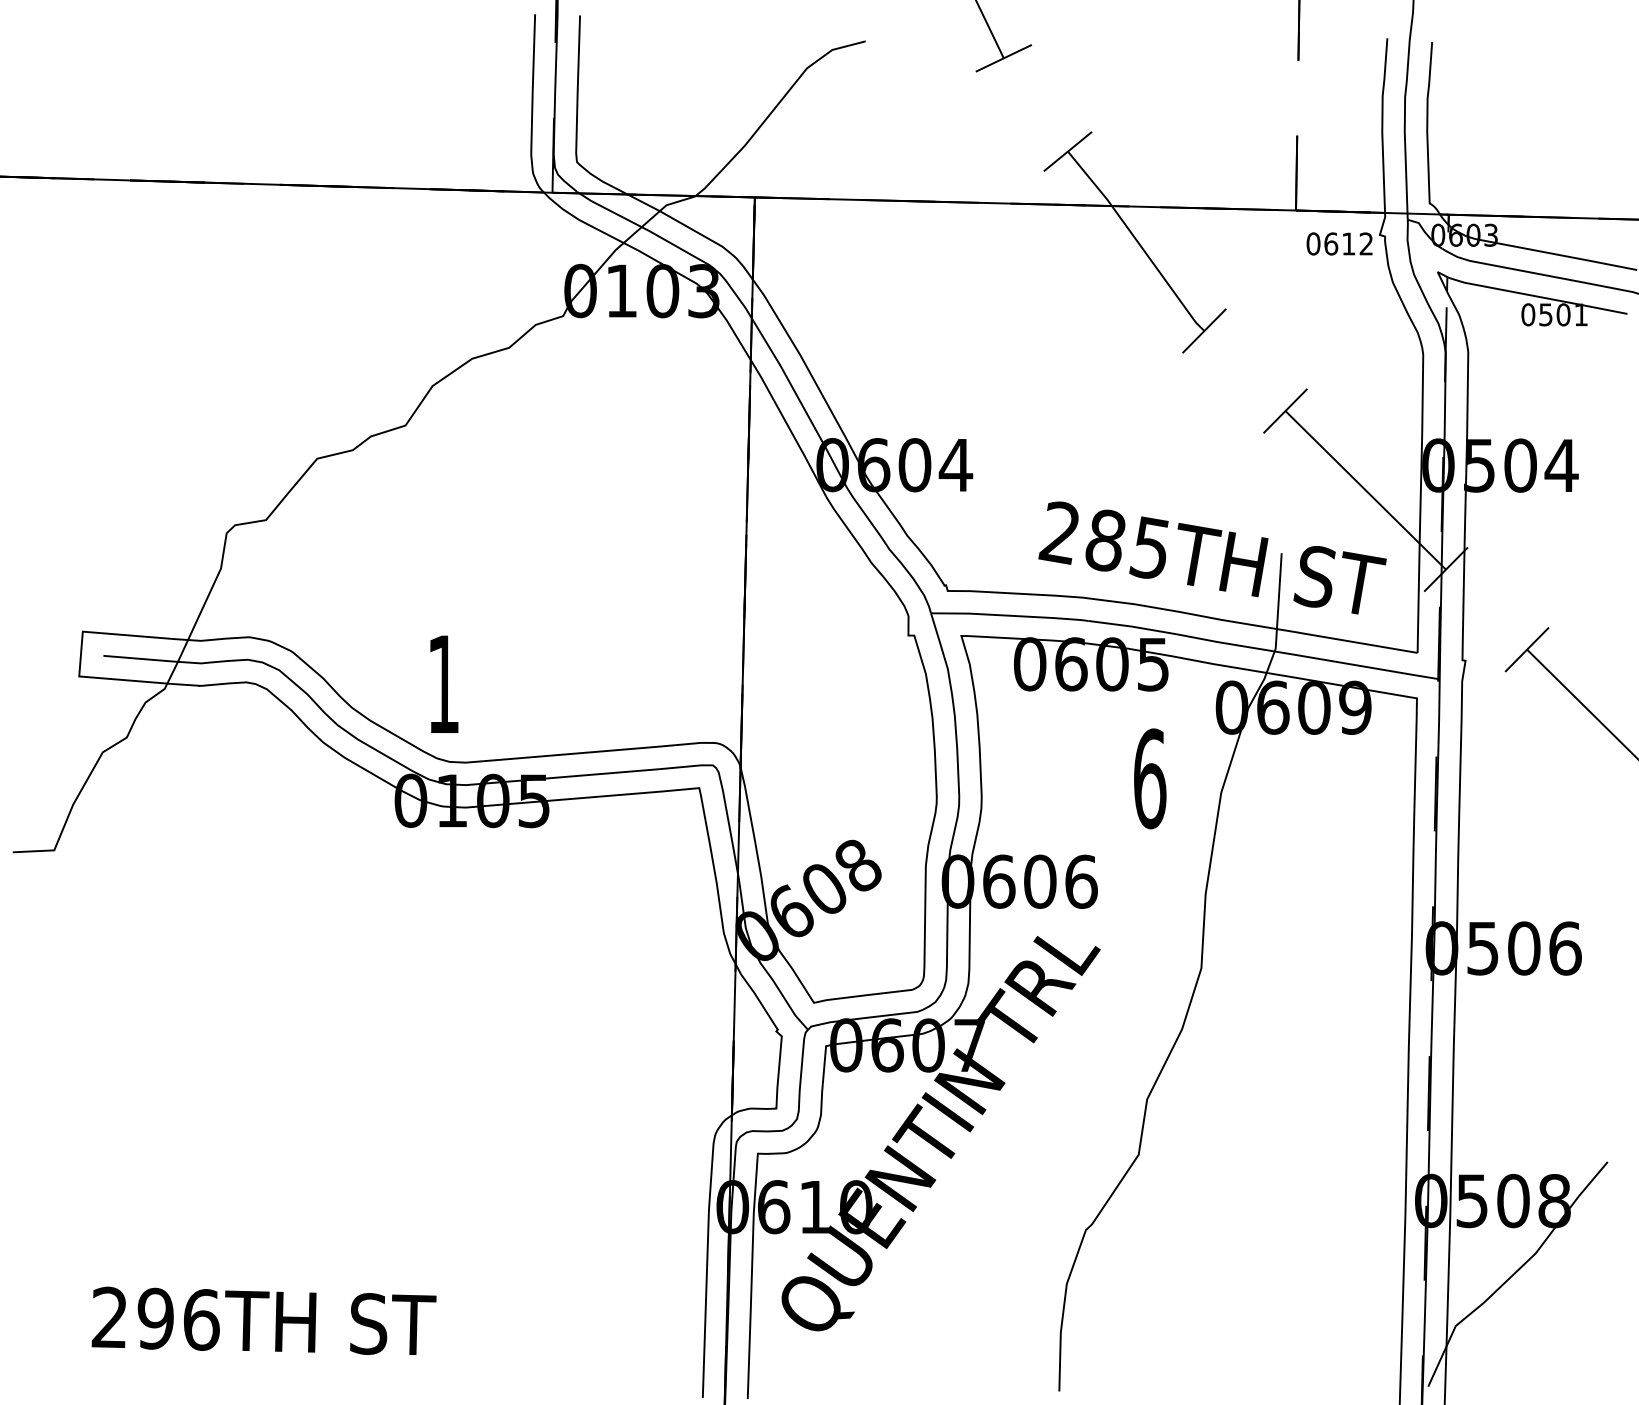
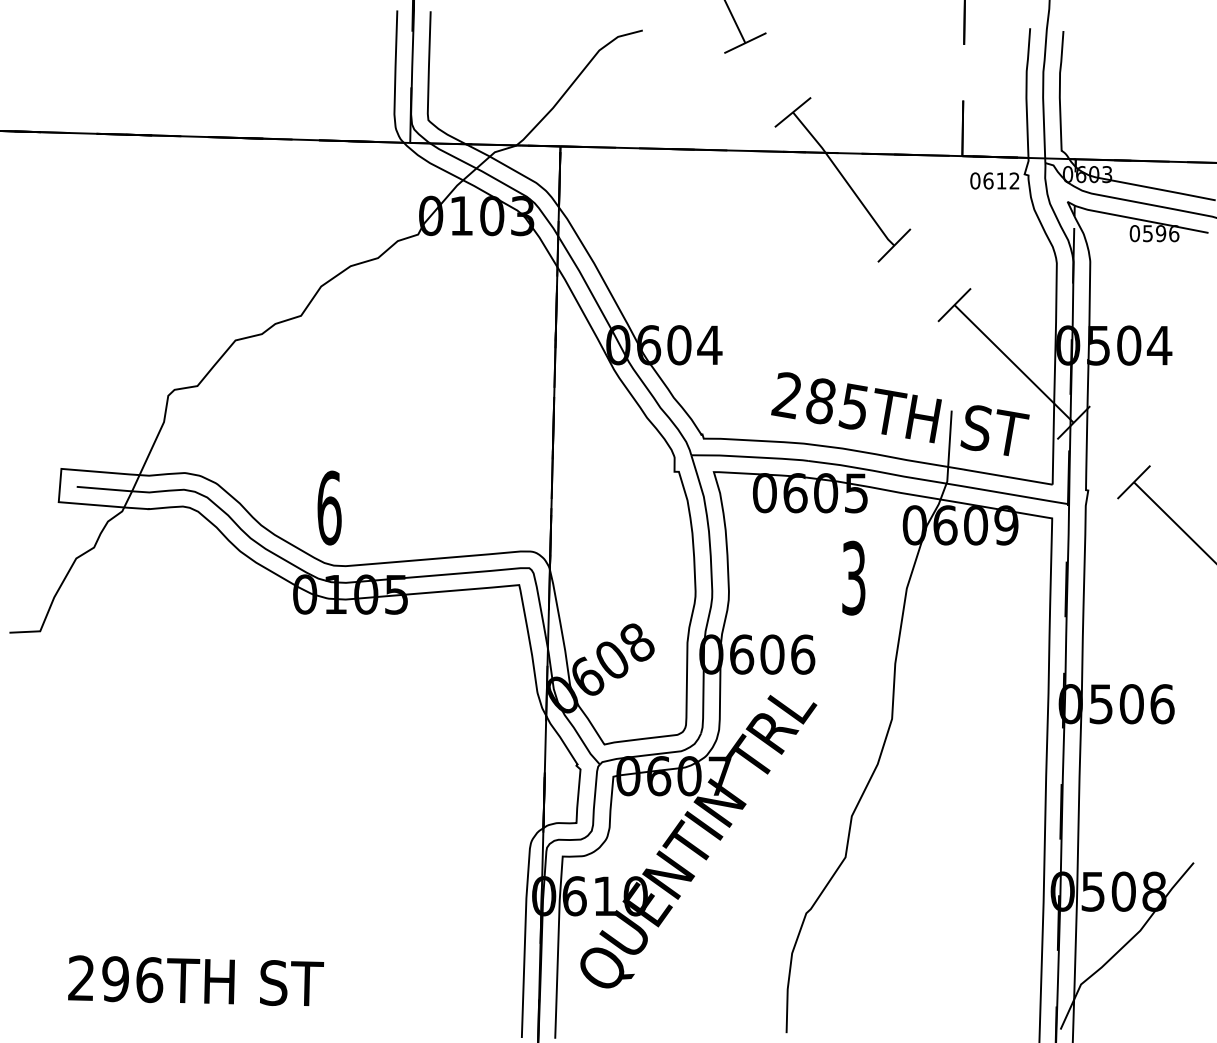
text: (1572, 314) -> (1167, 233), 0501 -> 0596
text: (443, 683) -> (329, 507), 1 -> 6
text: (1150, 777) -> (854, 577), 6 -> 3

